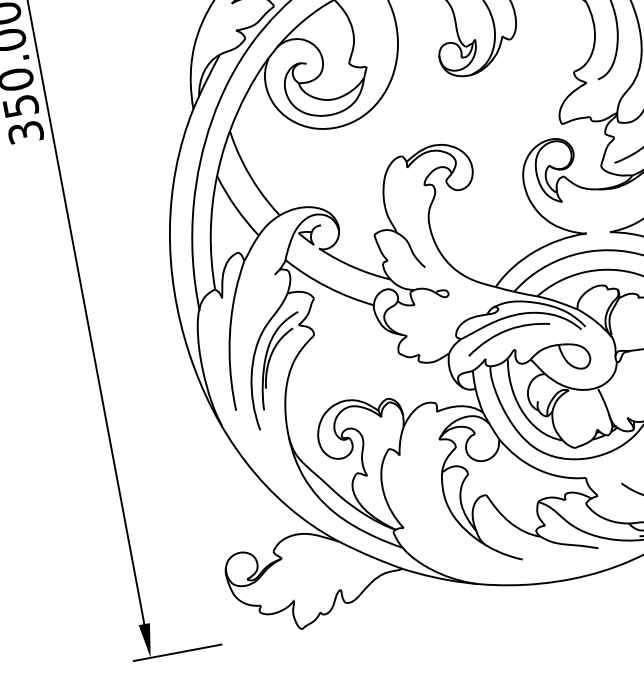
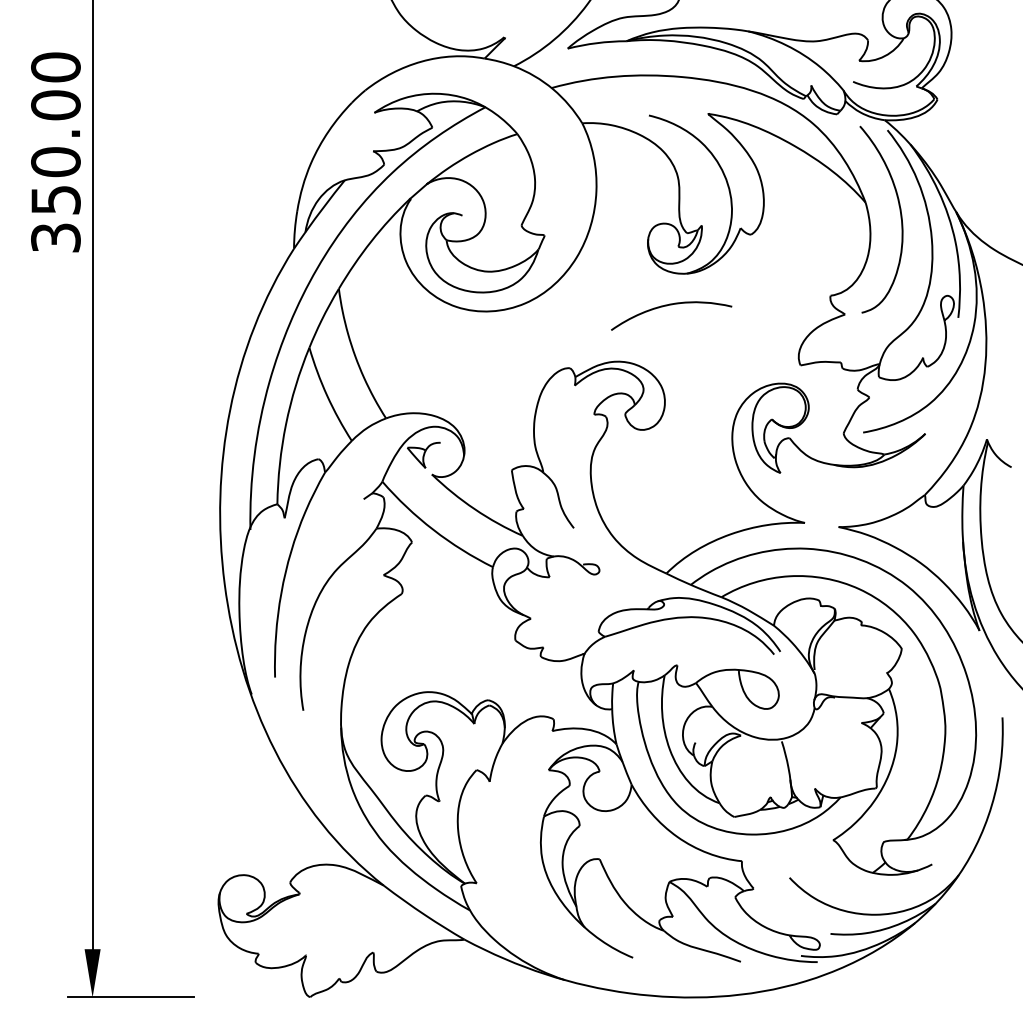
curve: (504, 332) -> (667, 306), moved
part: (270, 358) -> (336, 614), removed

